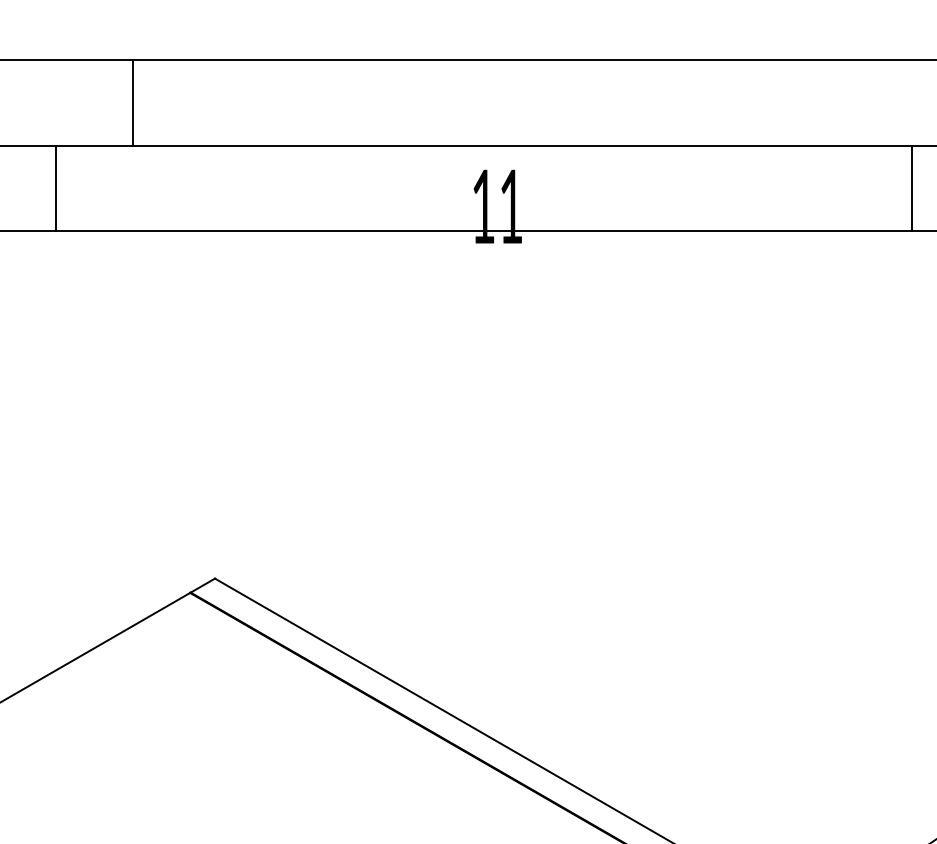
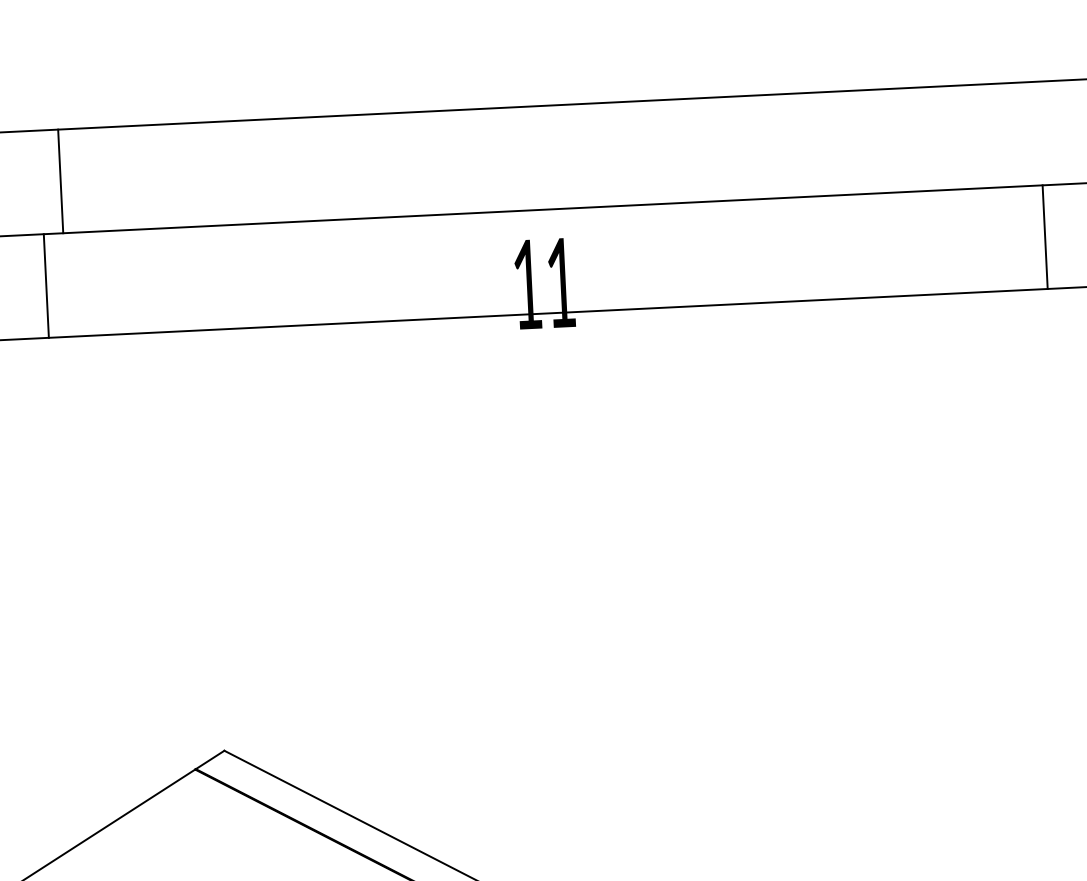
line: (133, 102) -> (61, 180), moved
line: (55, 188) -> (45, 286), moved

